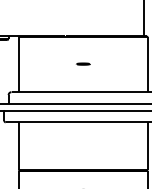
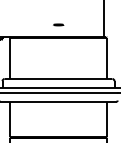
part: (83, 63) -> (58, 24), moved

